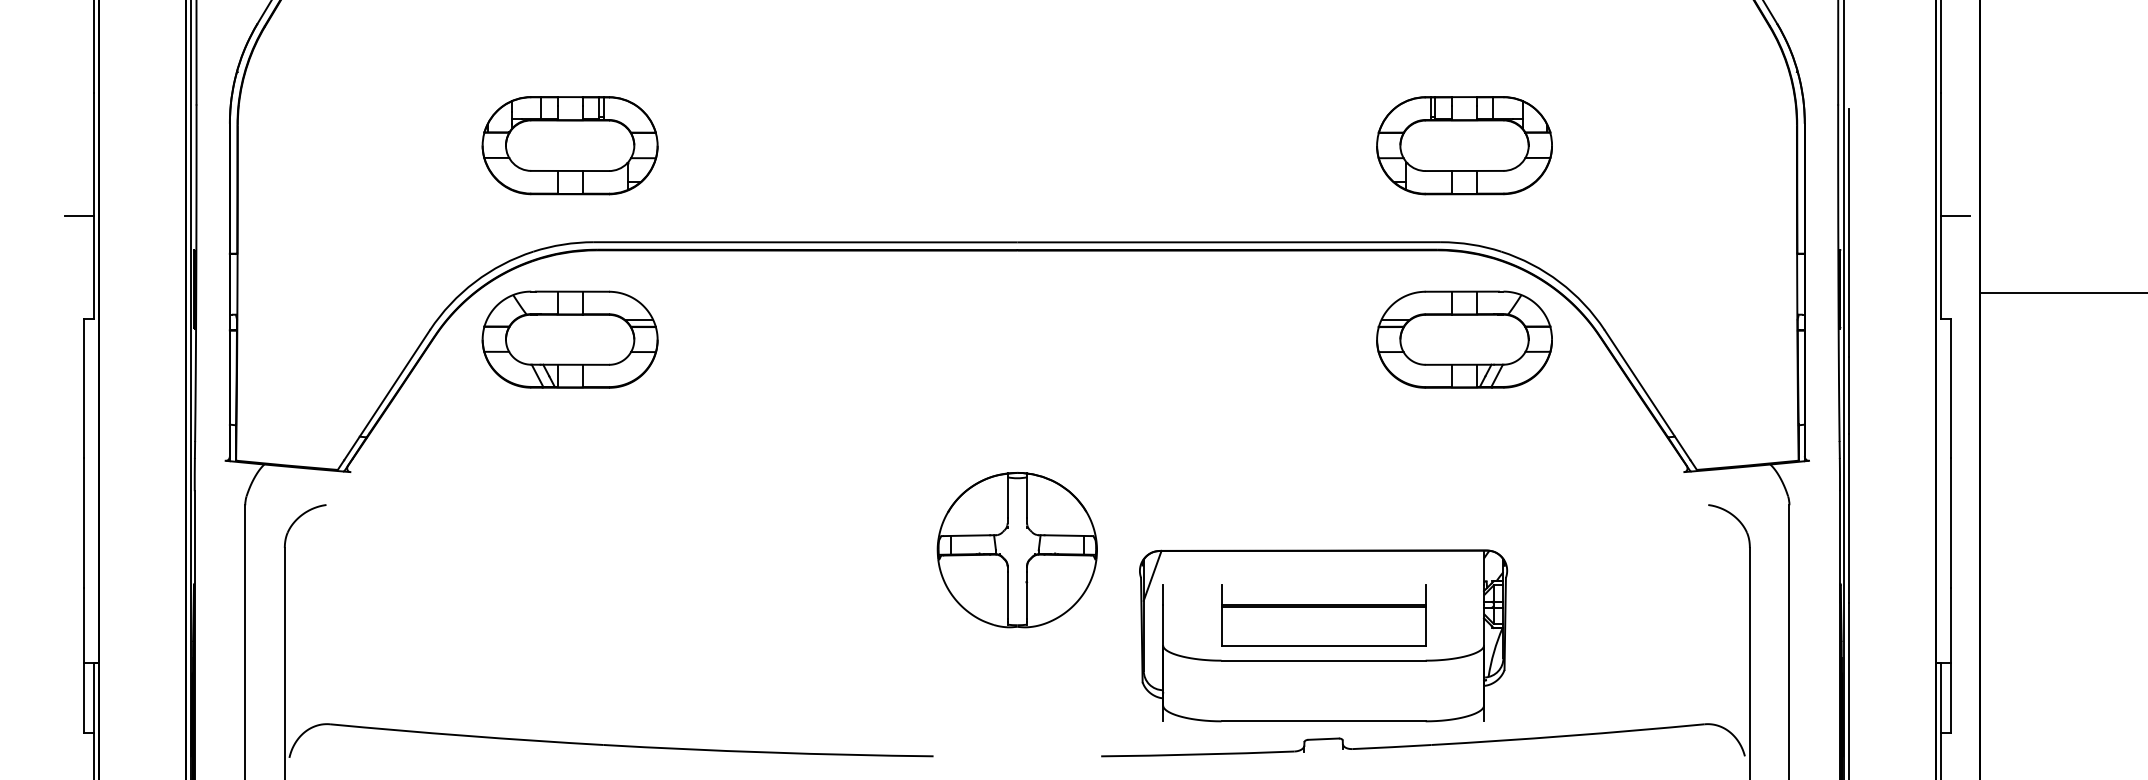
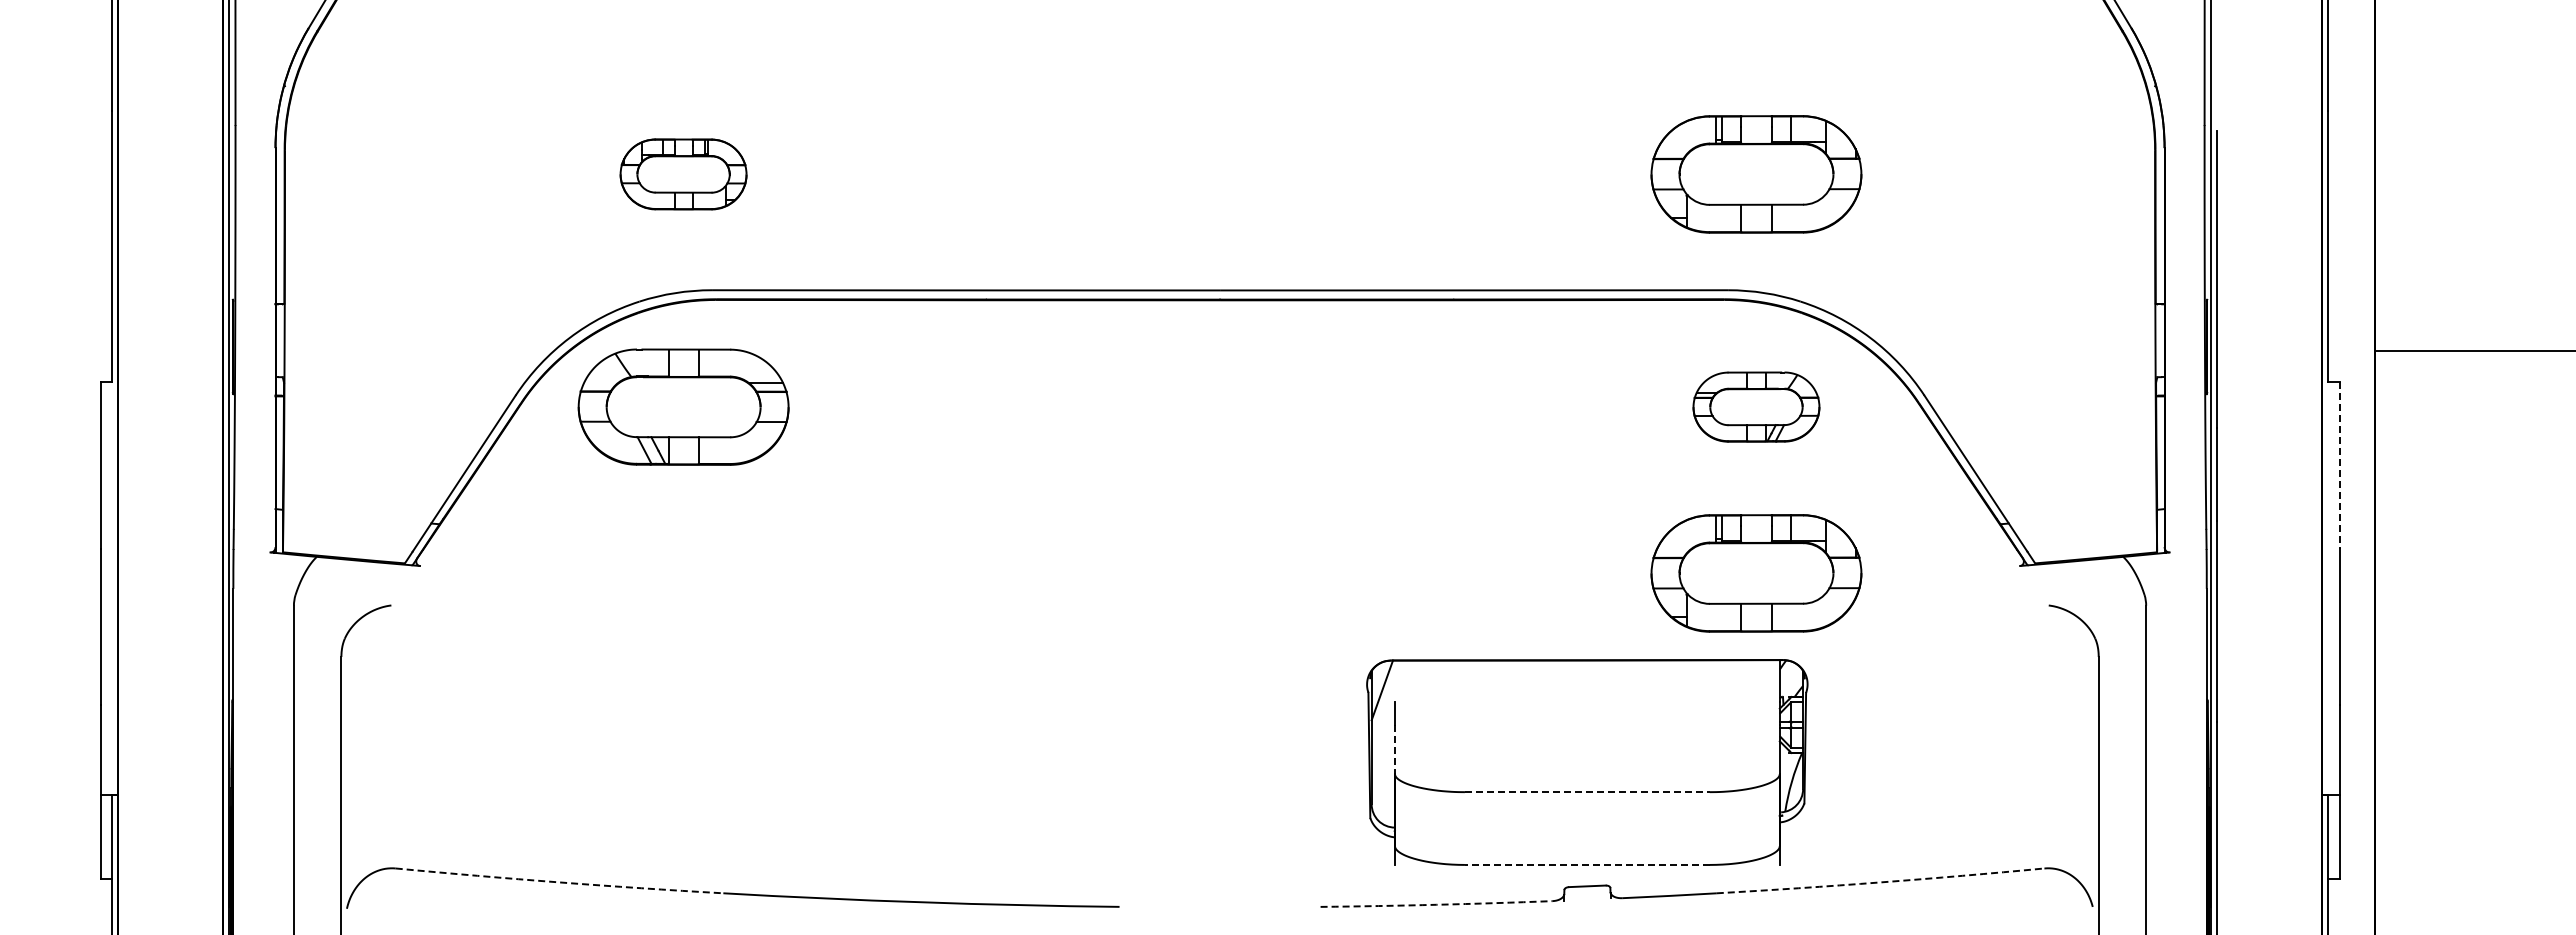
part: (570, 145) -> (683, 174), size x0.6
line: (78, 215) -> (94, 258), removed
line: (1954, 215) -> (2344, 258), removed
part: (1464, 339) -> (1756, 406), size x0.6
line: (1950, 388) -> (2339, 465), solid -> dashed
part: (1464, 478) -> (1756, 573), added
part: (1016, 550) -> (1219, 659), removed
part: (1323, 615) -> (1587, 737), removed
line: (1162, 625) -> (1394, 750), solid -> dashed
line: (1323, 660) -> (1587, 792), solid -> dashed
line: (1322, 720) -> (1586, 864), solid -> dashed
arc: (466, 735) -> (559, 882), solid -> dashed
arc: (1567, 735) -> (1880, 882), solid -> dashed
arc: (1197, 754) -> (1436, 904), solid -> dashed

